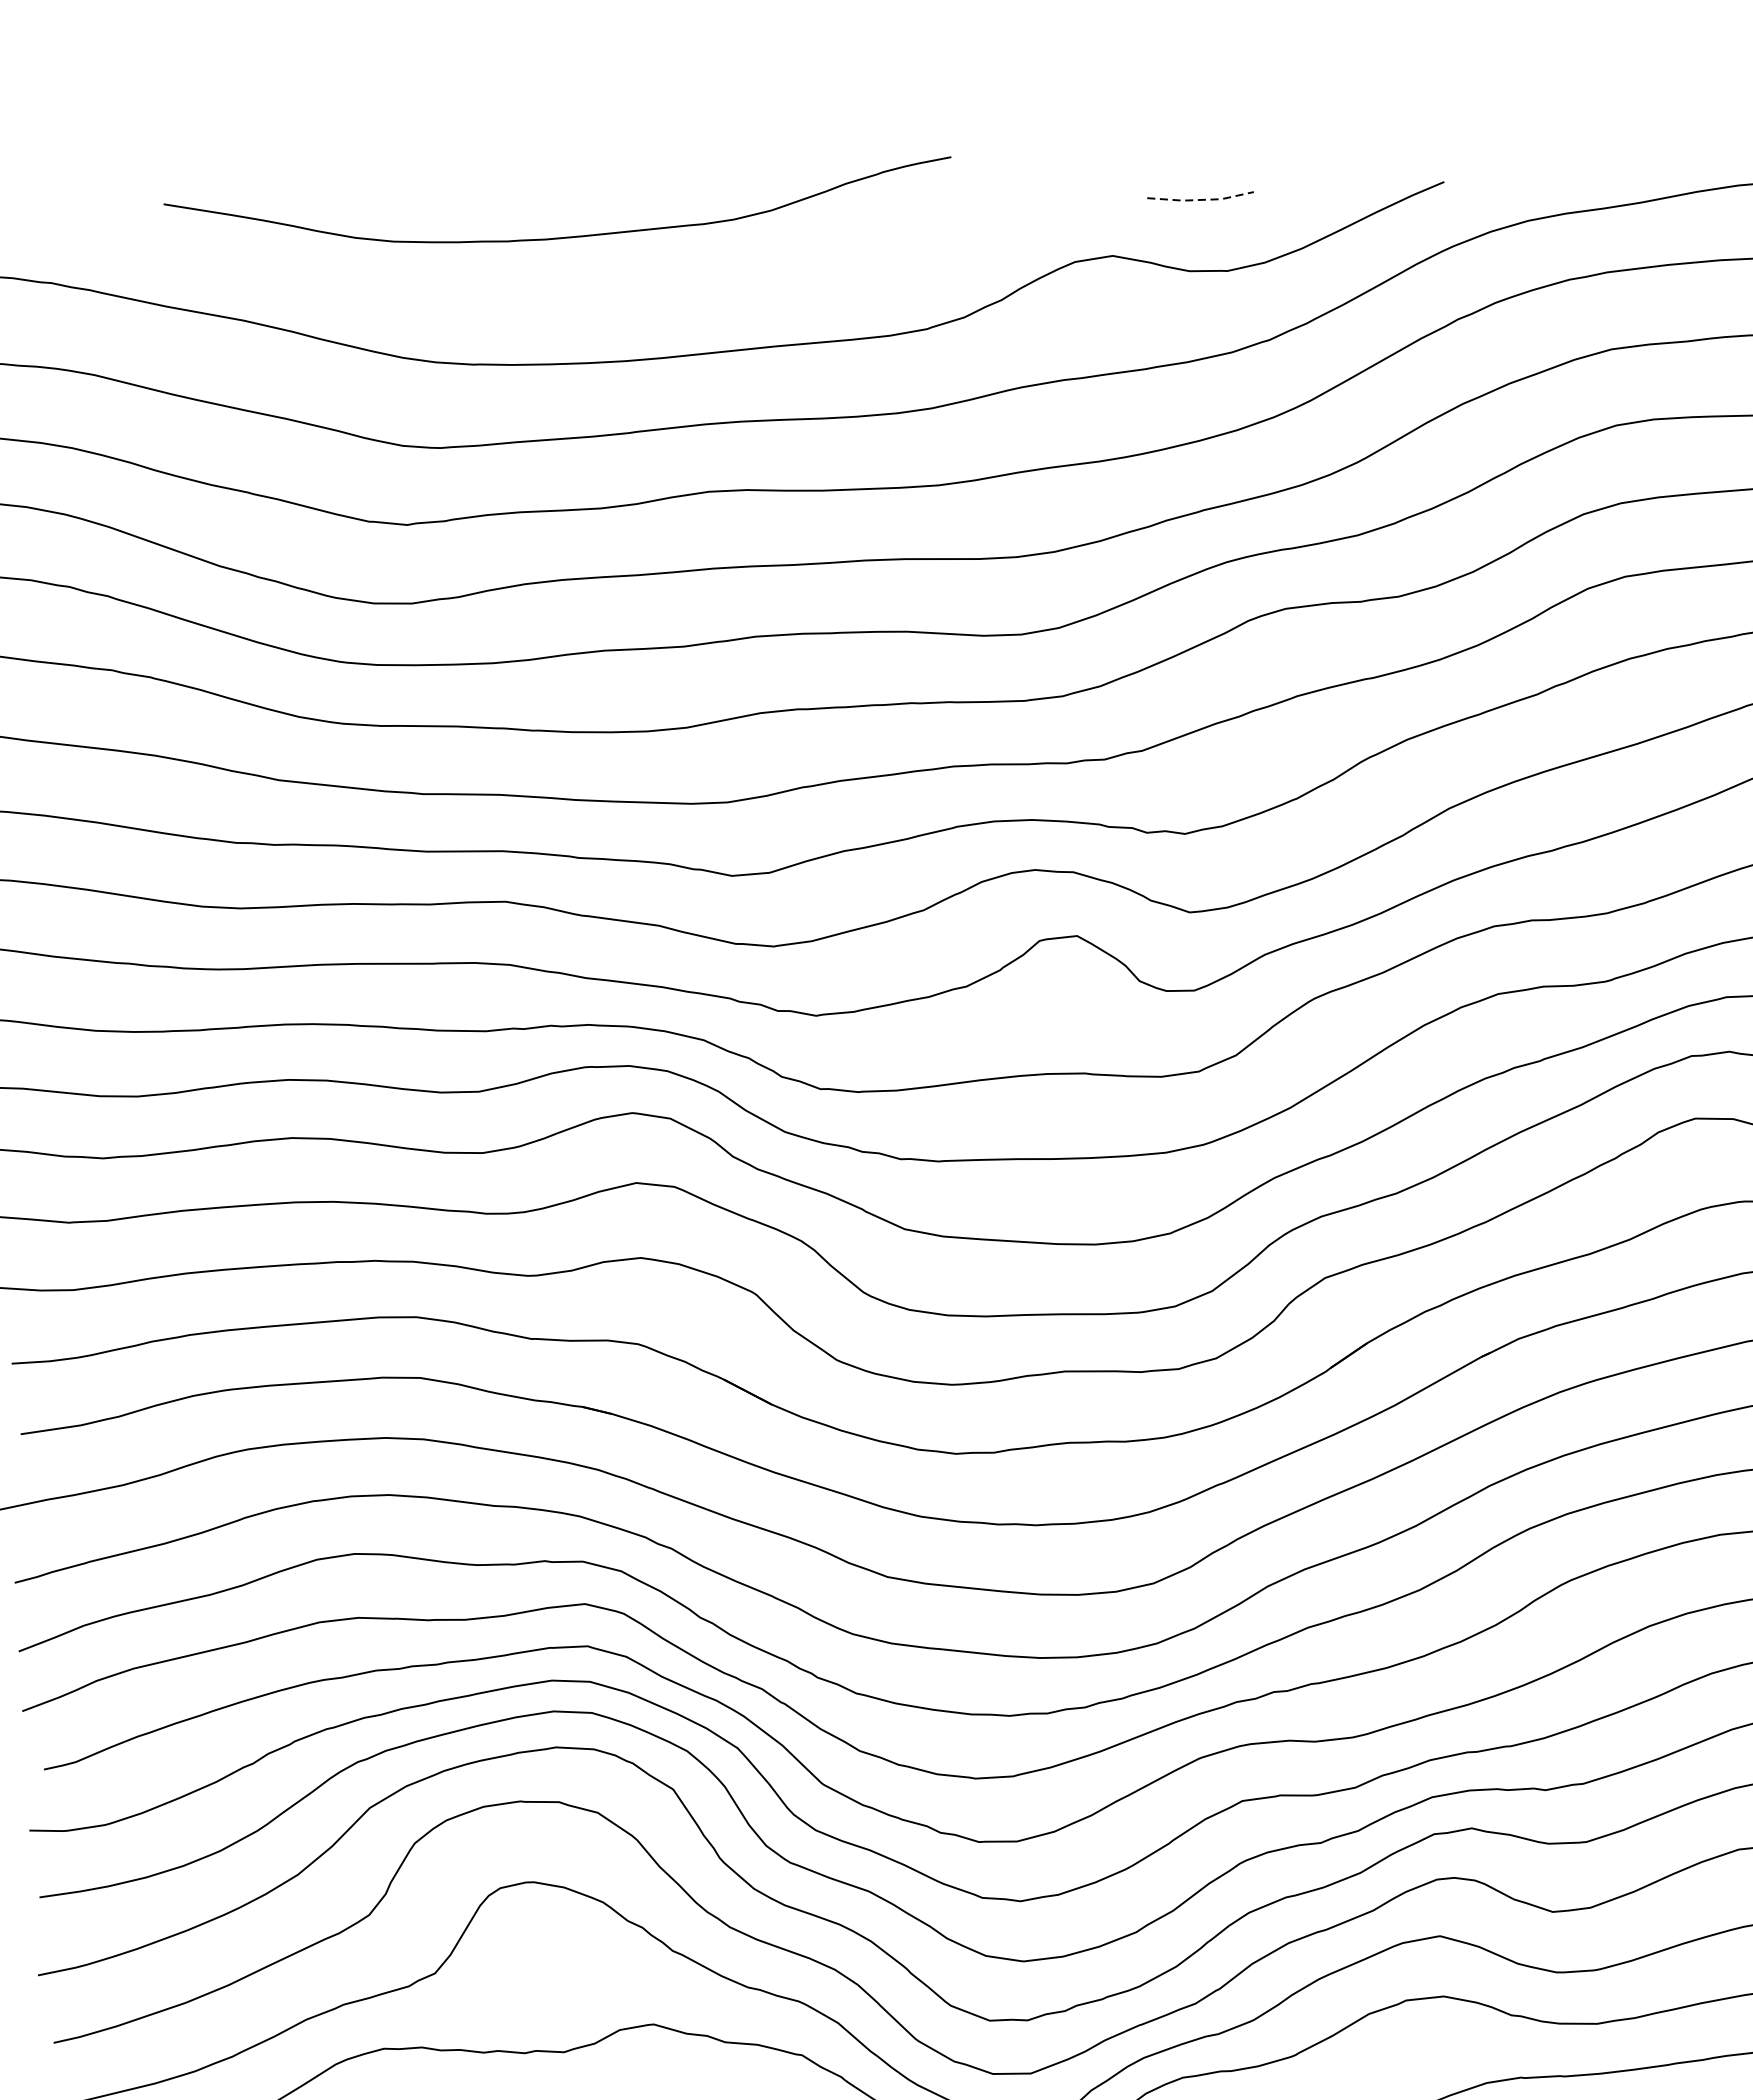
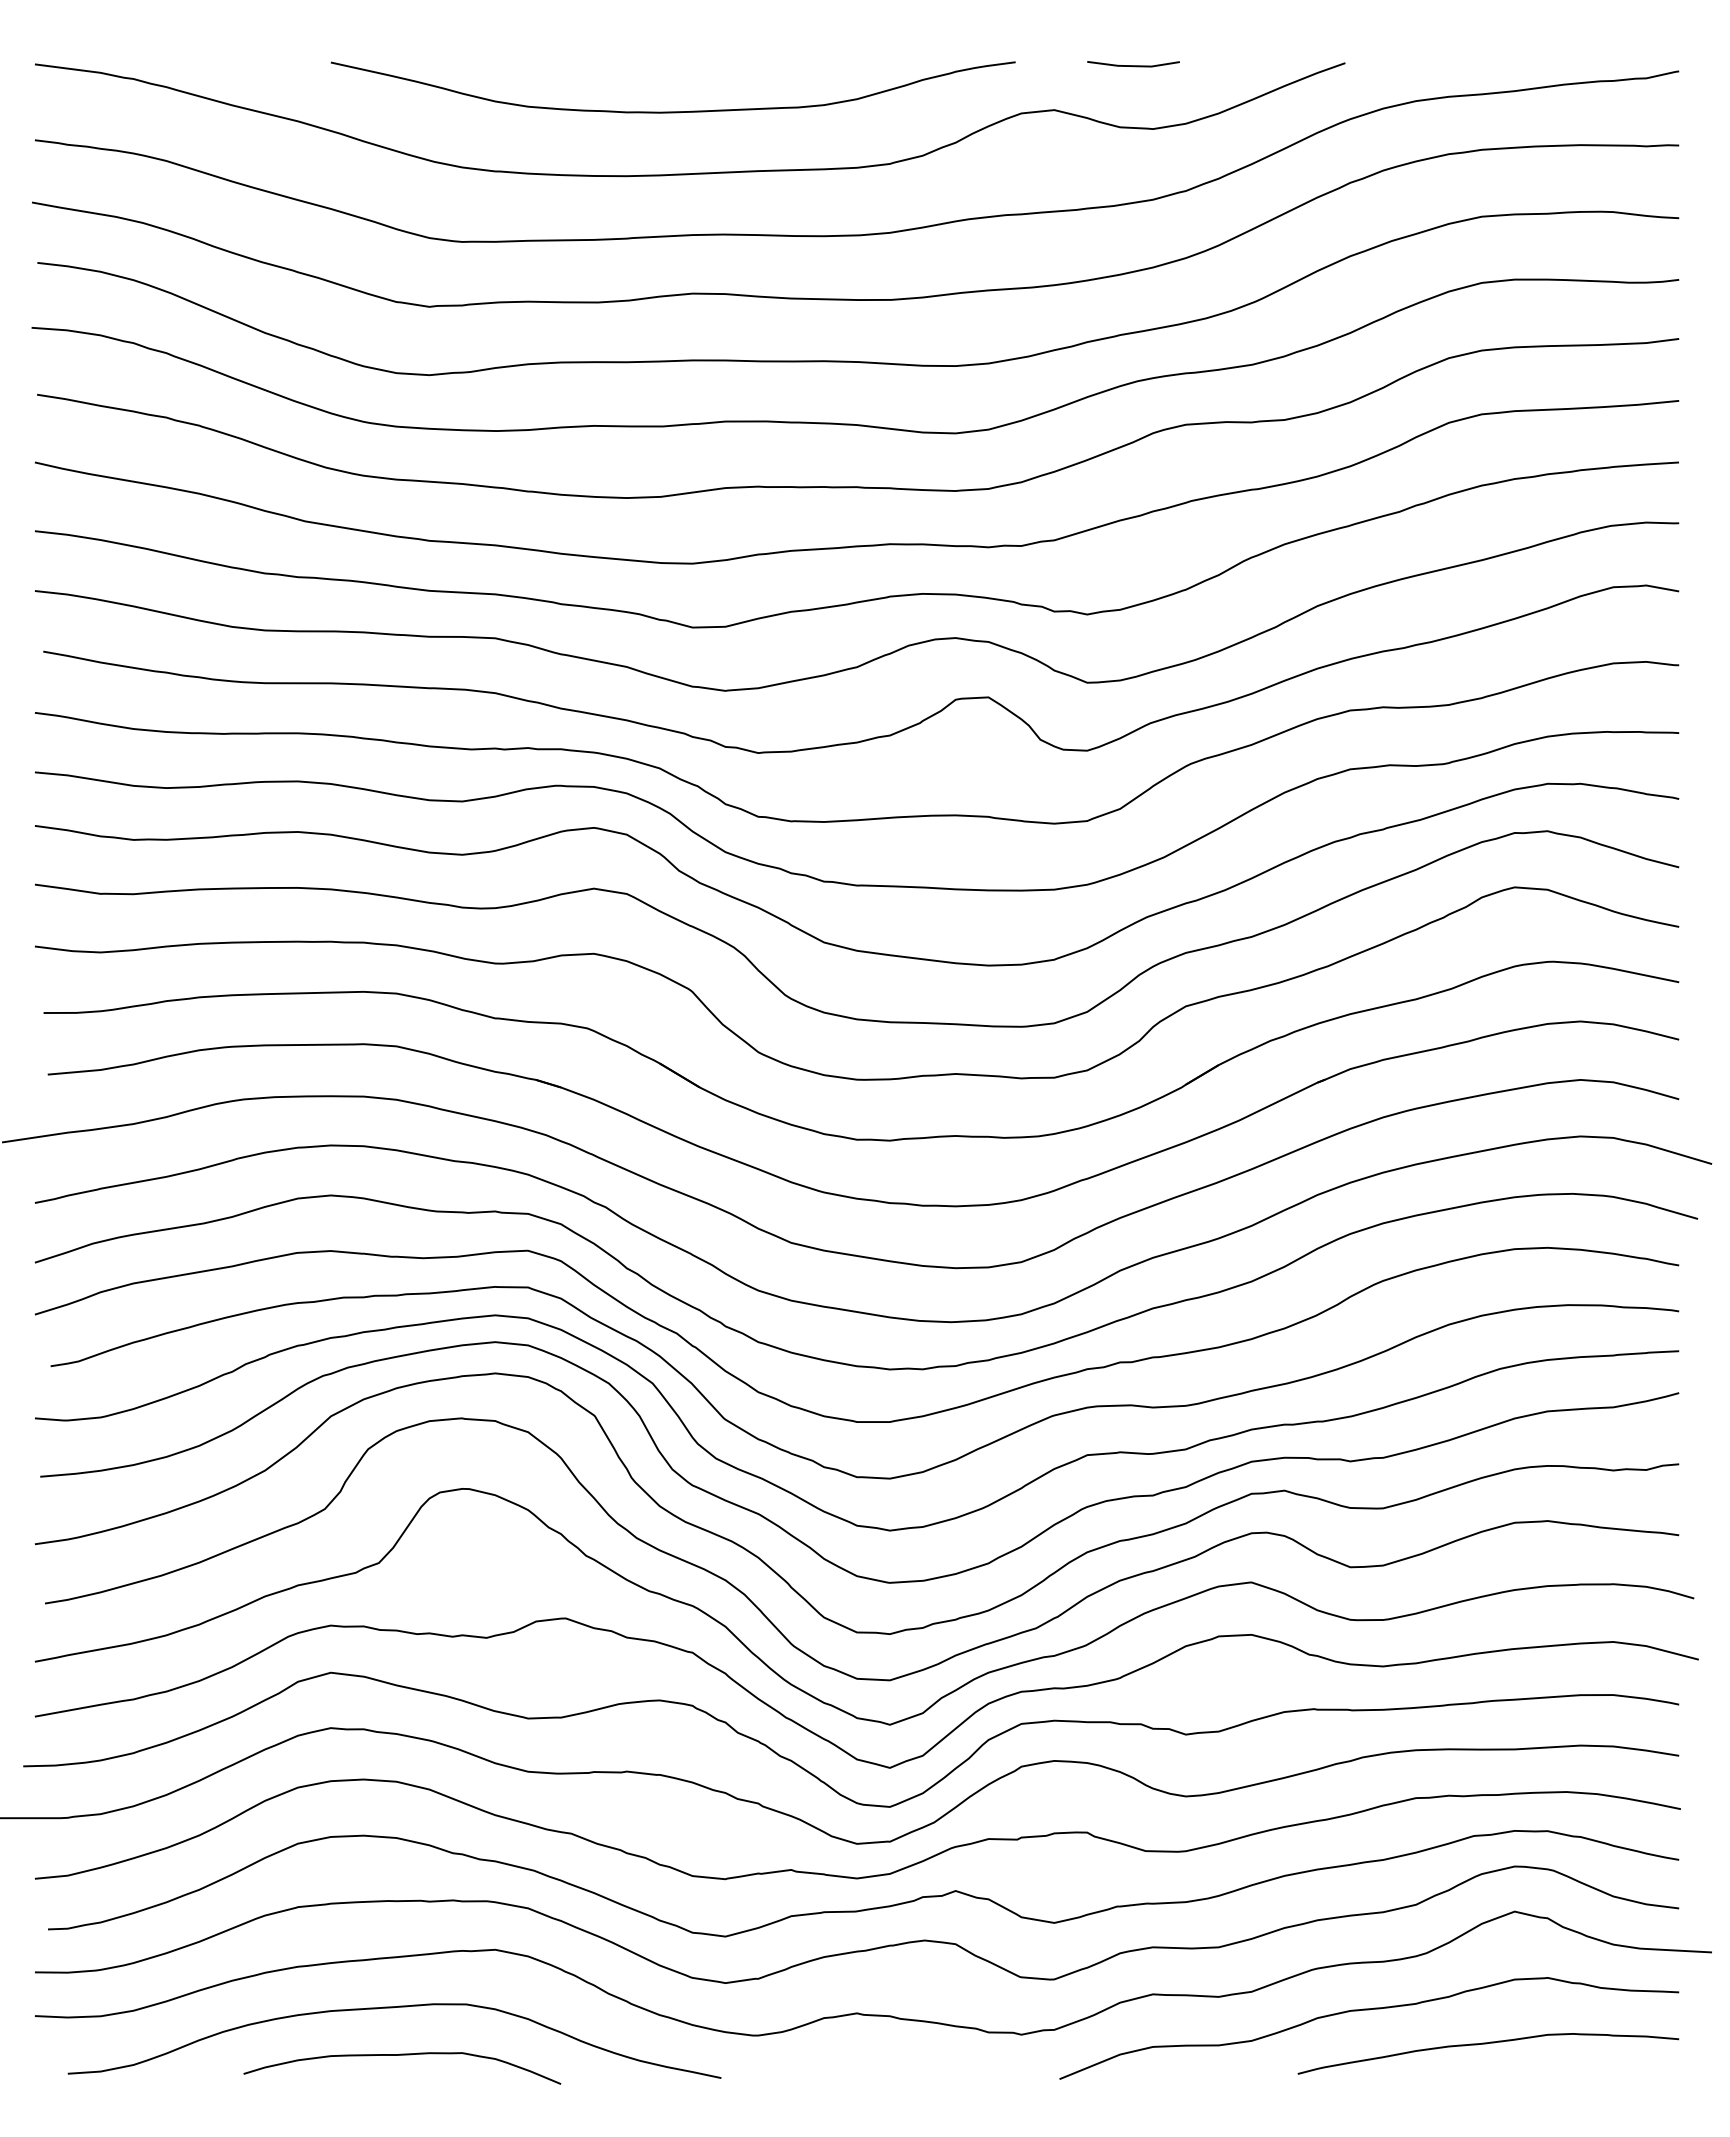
line: (1200, 200) -> (1133, 66), dashed -> solid
curve: (559, 237) -> (672, 111), moved

